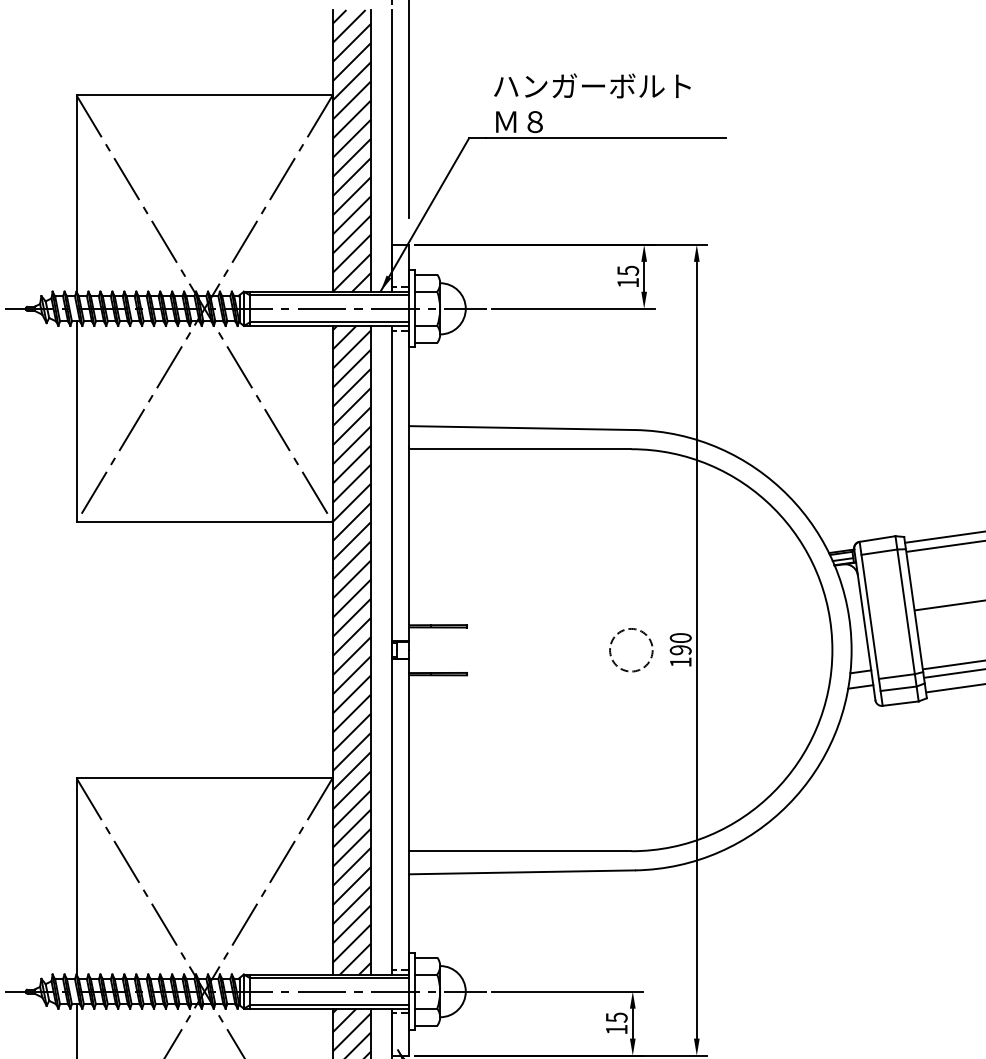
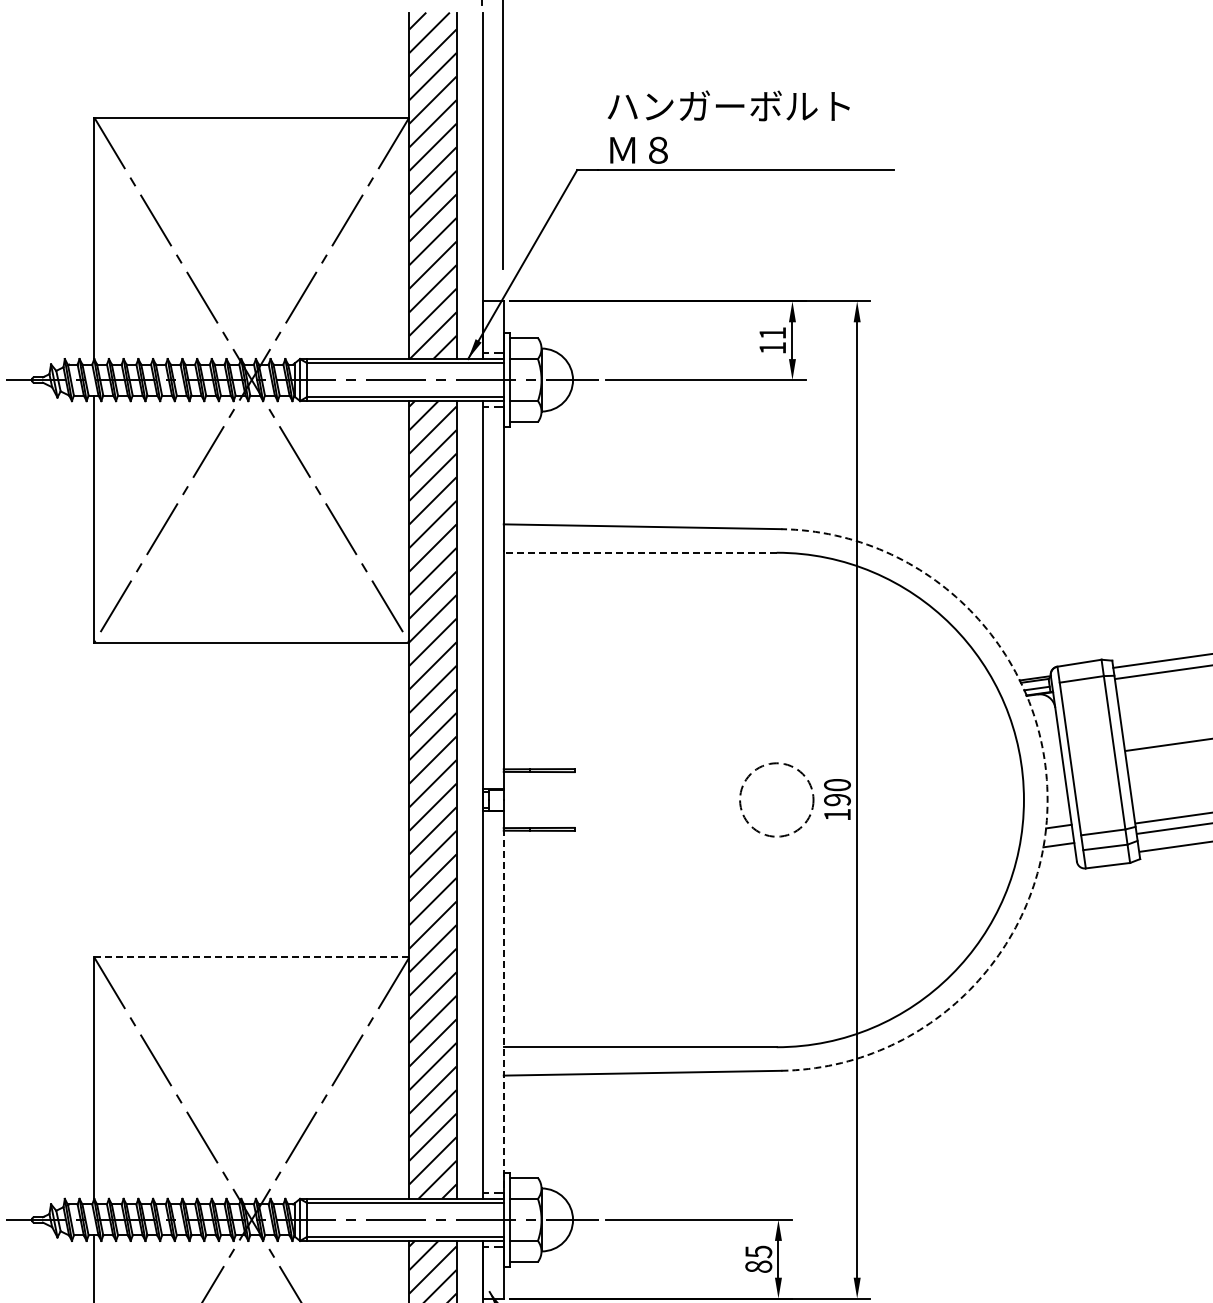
text: (627, 270) -> (772, 333), 15 -> 11
line: (519, 449) -> (639, 552), solid -> dashed
circle: (631, 649) -> (776, 799), size x1.4
arc: (851, 649) -> (1047, 799), solid -> dashed
line: (205, 778) -> (252, 957), solid -> dashed
line: (409, 823) -> (503, 1013), solid -> dashed
text: (616, 1029) -> (758, 1266), 15 -> 85

